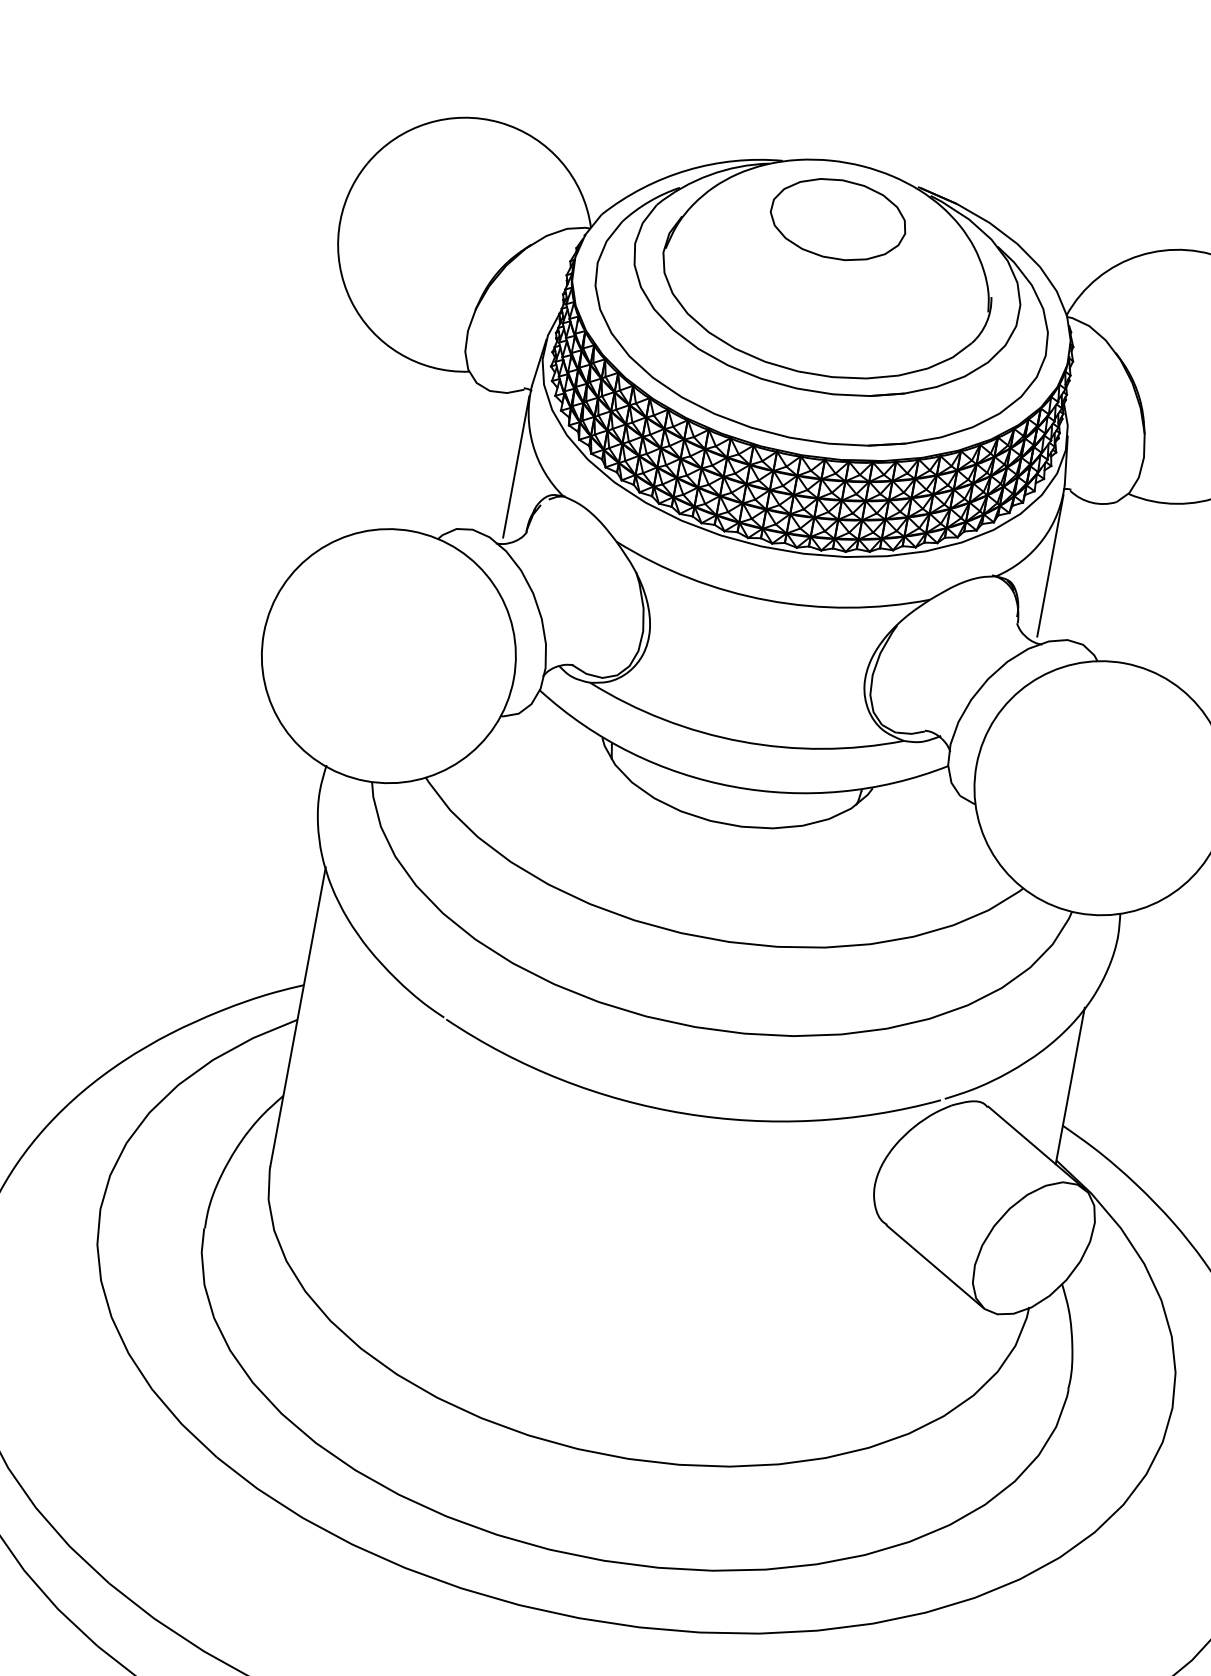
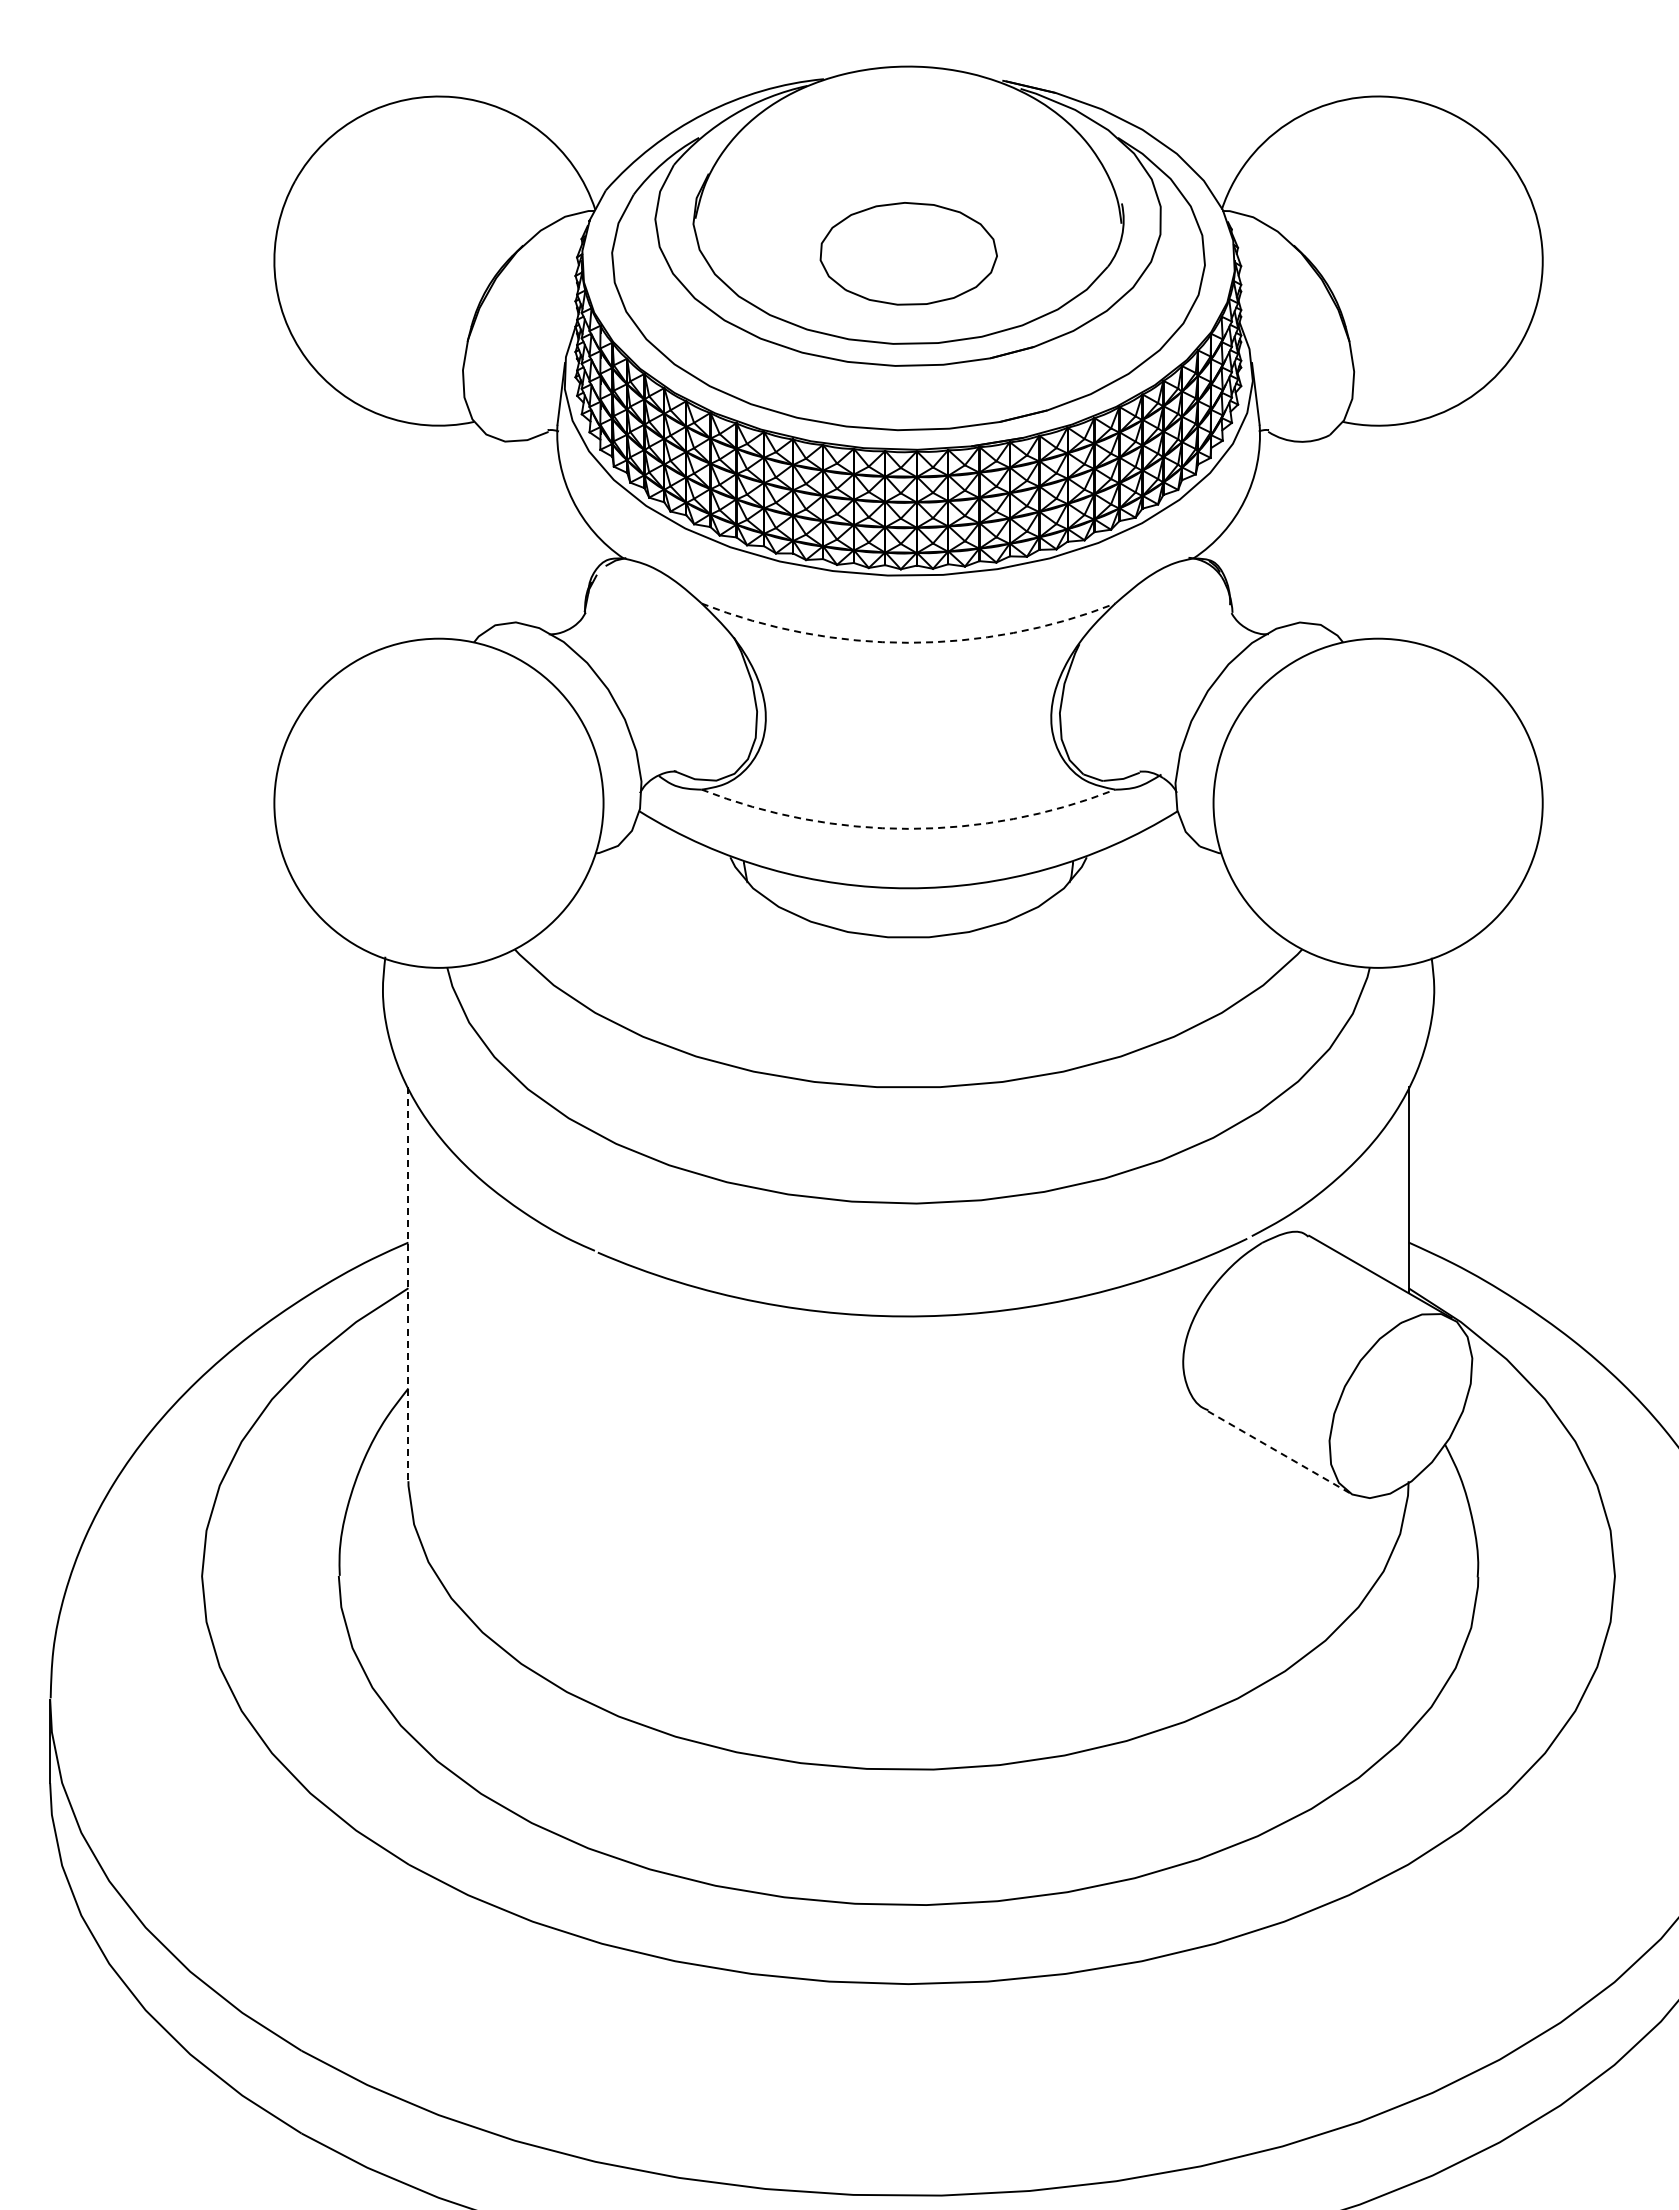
part: (838, 219) -> (908, 253), moved
line: (516, 467) -> (556, 532), removed
line: (1050, 566) -> (1260, 532), removed
arc: (767, 600) -> (908, 642), solid -> dashed
arc: (741, 741) -> (908, 828), solid -> dashed
line: (298, 1016) -> (408, 1284), solid -> dashed
line: (935, 1266) -> (1279, 1452), solid -> dashed

